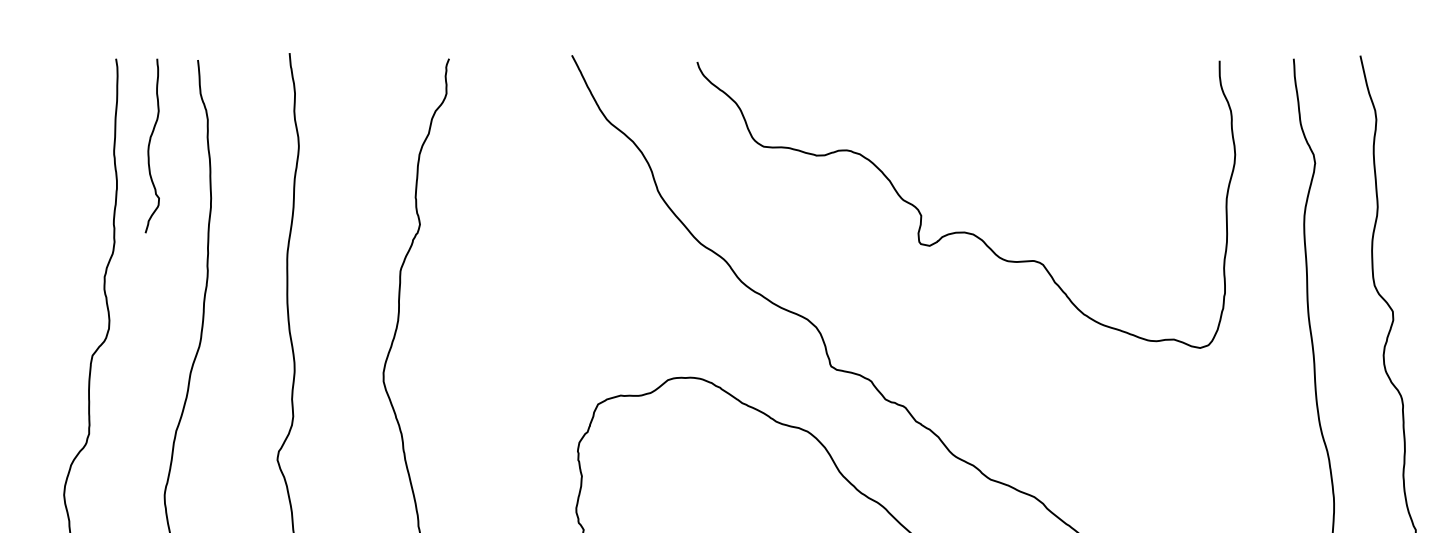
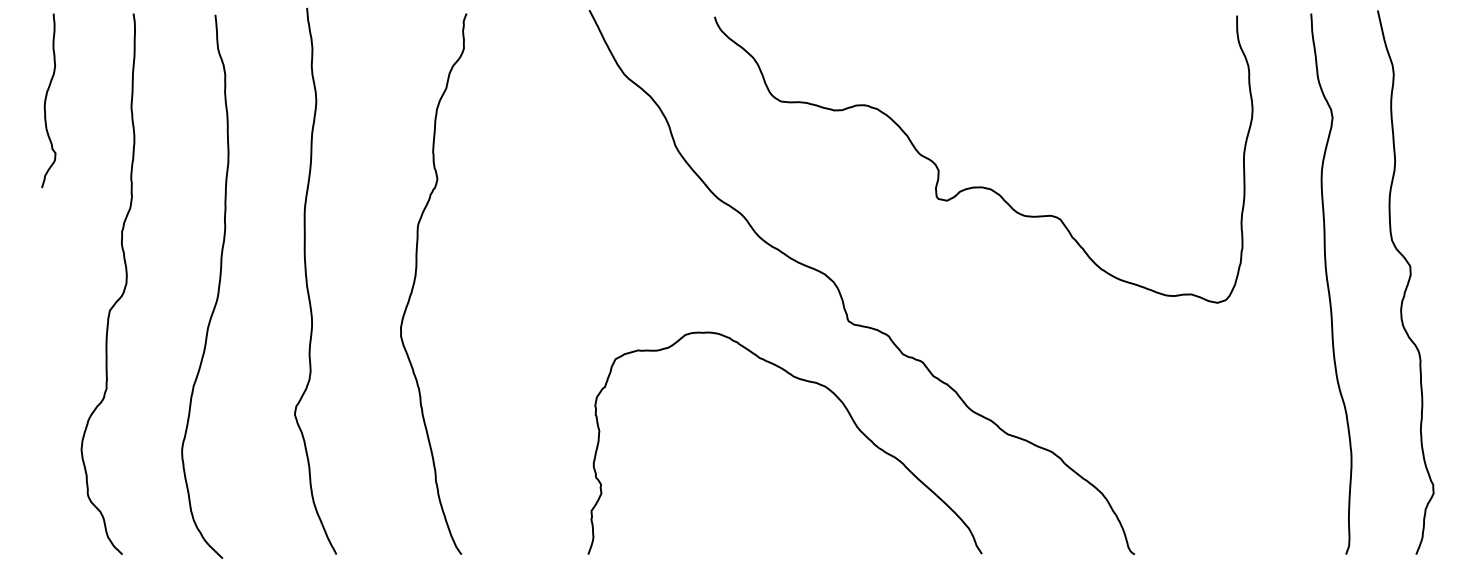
curve: (150, 145) -> (46, 100), moved

